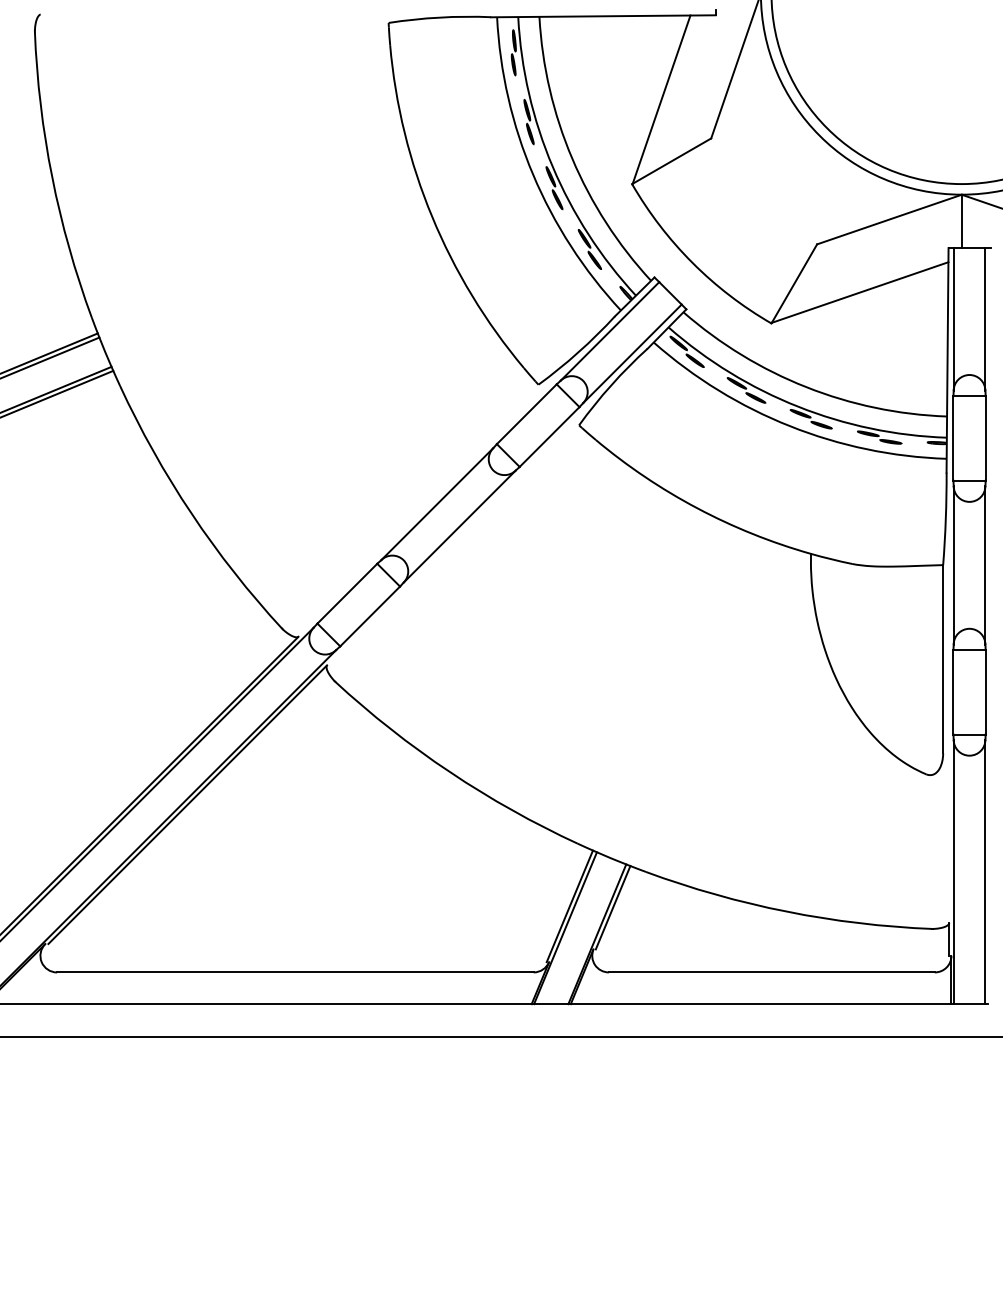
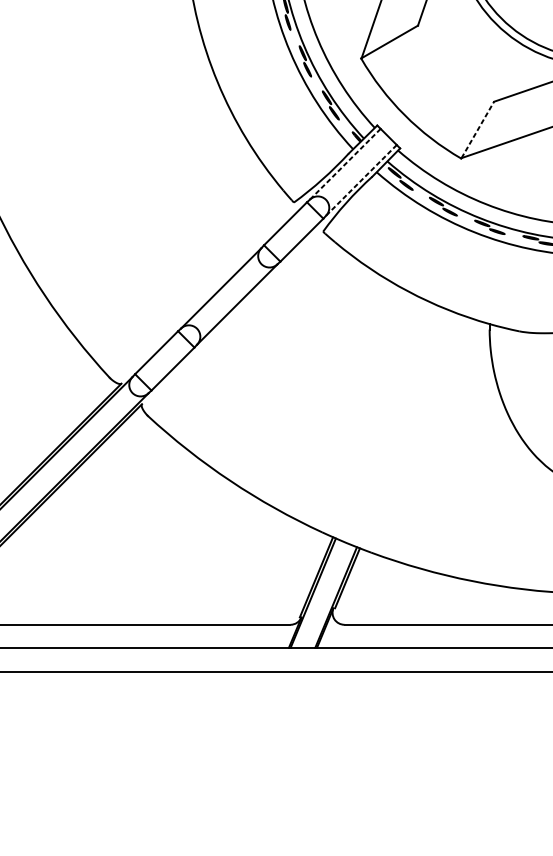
line: (794, 283) -> (477, 129), solid -> dashed
line: (609, 331) -> (344, 164), solid -> dashed
line: (632, 353) -> (361, 180), solid -> dashed

